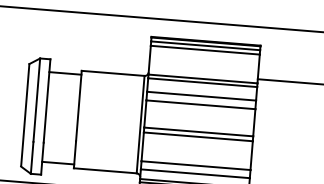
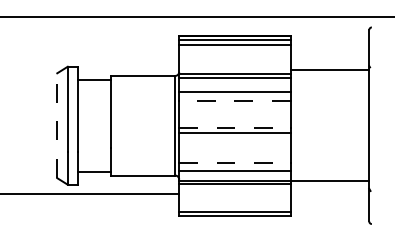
line: (200, 104) -> (234, 100), solid -> dashed
line: (25, 115) -> (57, 125), solid -> dashed
line: (198, 131) -> (234, 128), solid -> dashed
line: (195, 165) -> (234, 162), solid -> dashed

